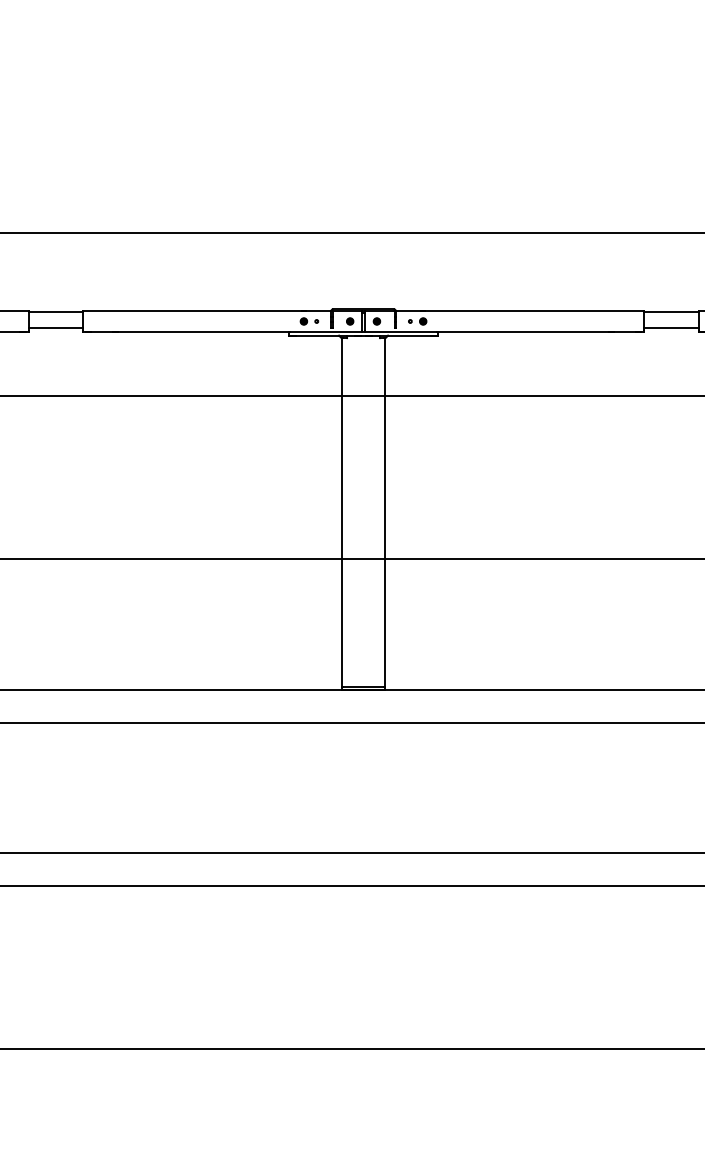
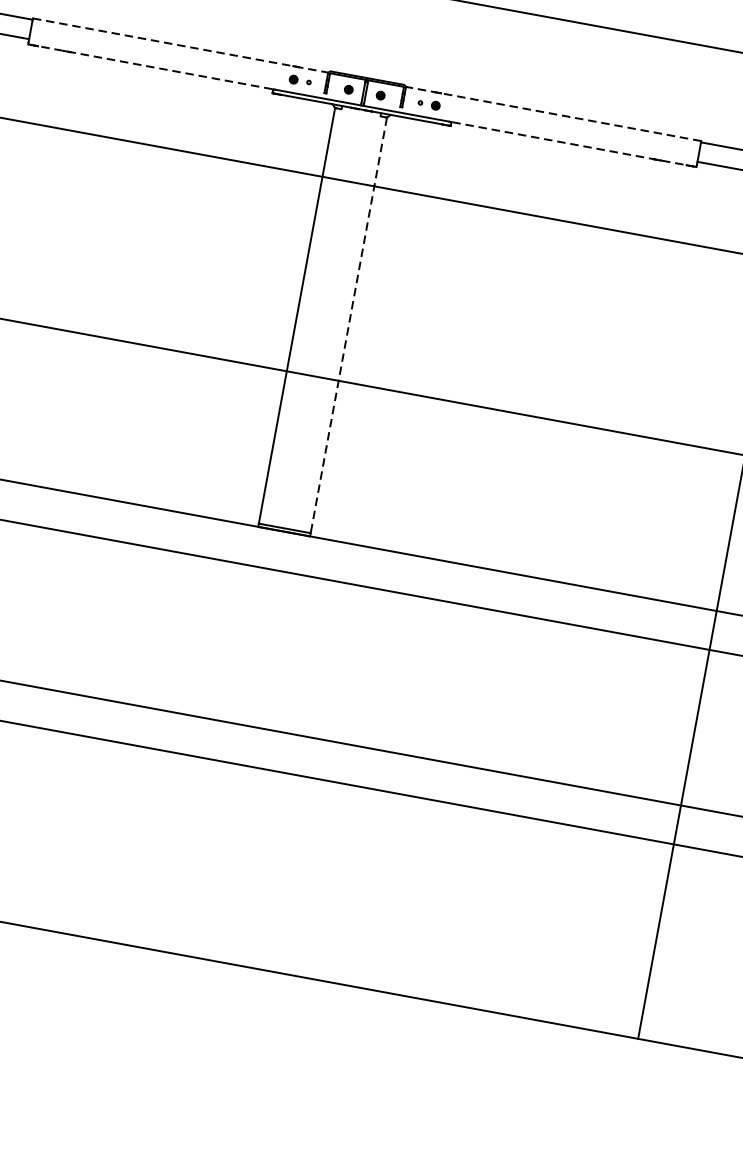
line: (207, 310) -> (181, 45), solid -> dashed
line: (519, 310) -> (552, 113), solid -> dashed
line: (186, 332) -> (151, 67), solid -> dashed
line: (540, 332) -> (573, 144), solid -> dashed
line: (385, 513) -> (348, 326), solid -> dashed

